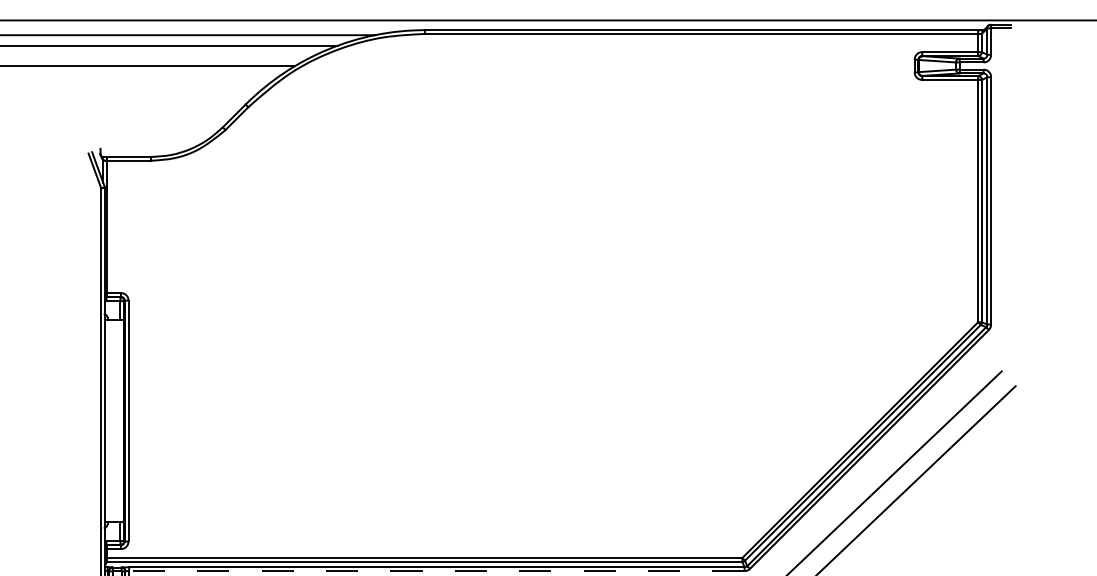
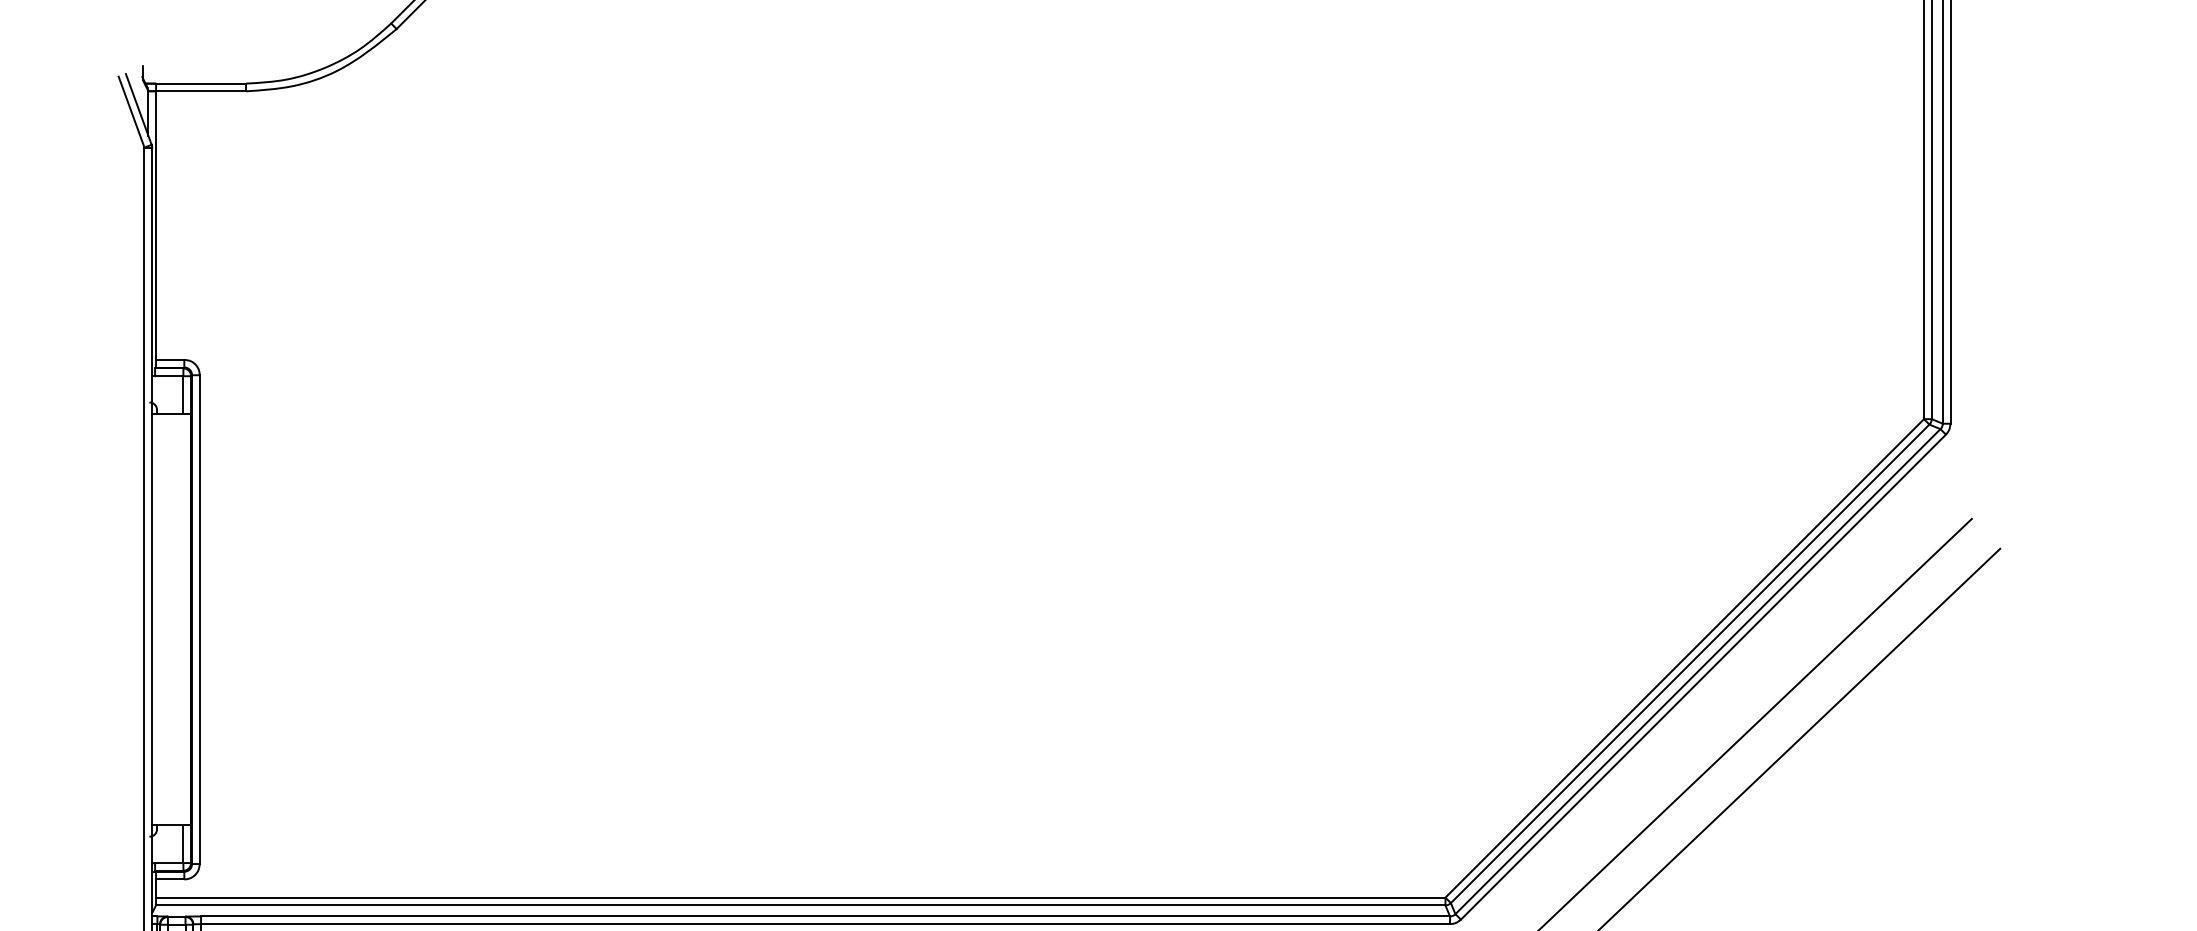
line: (436, 571) -> (824, 924), dashed -> solid

